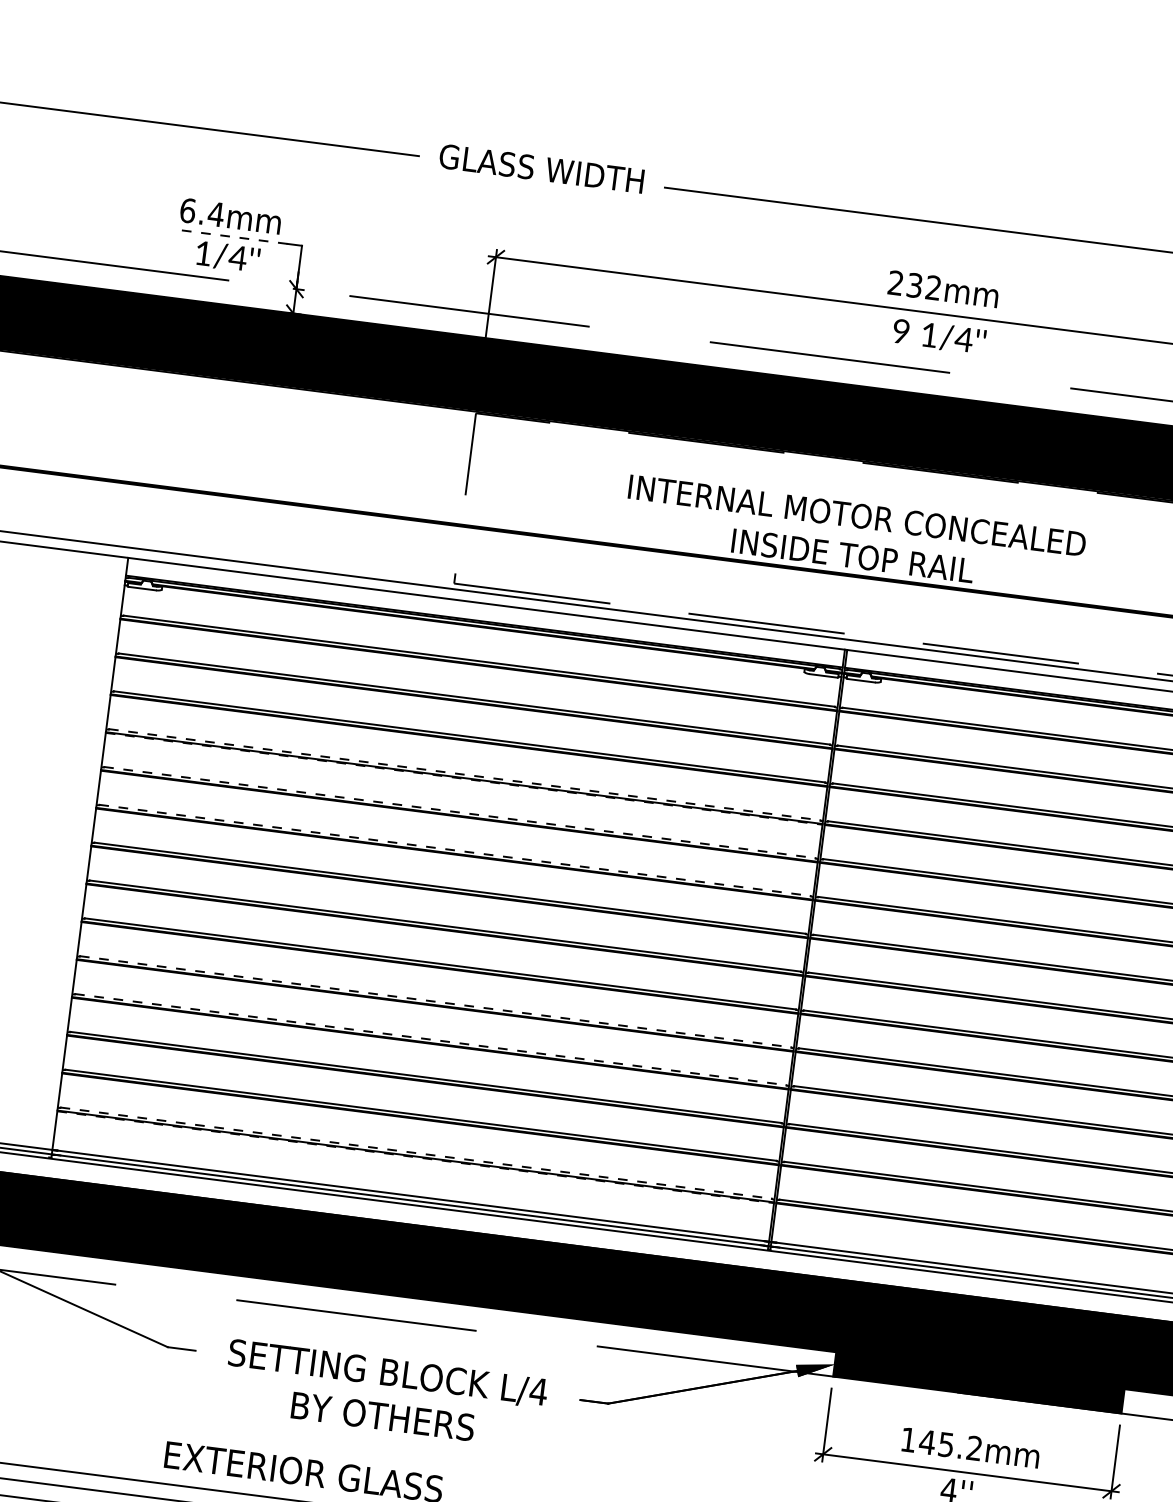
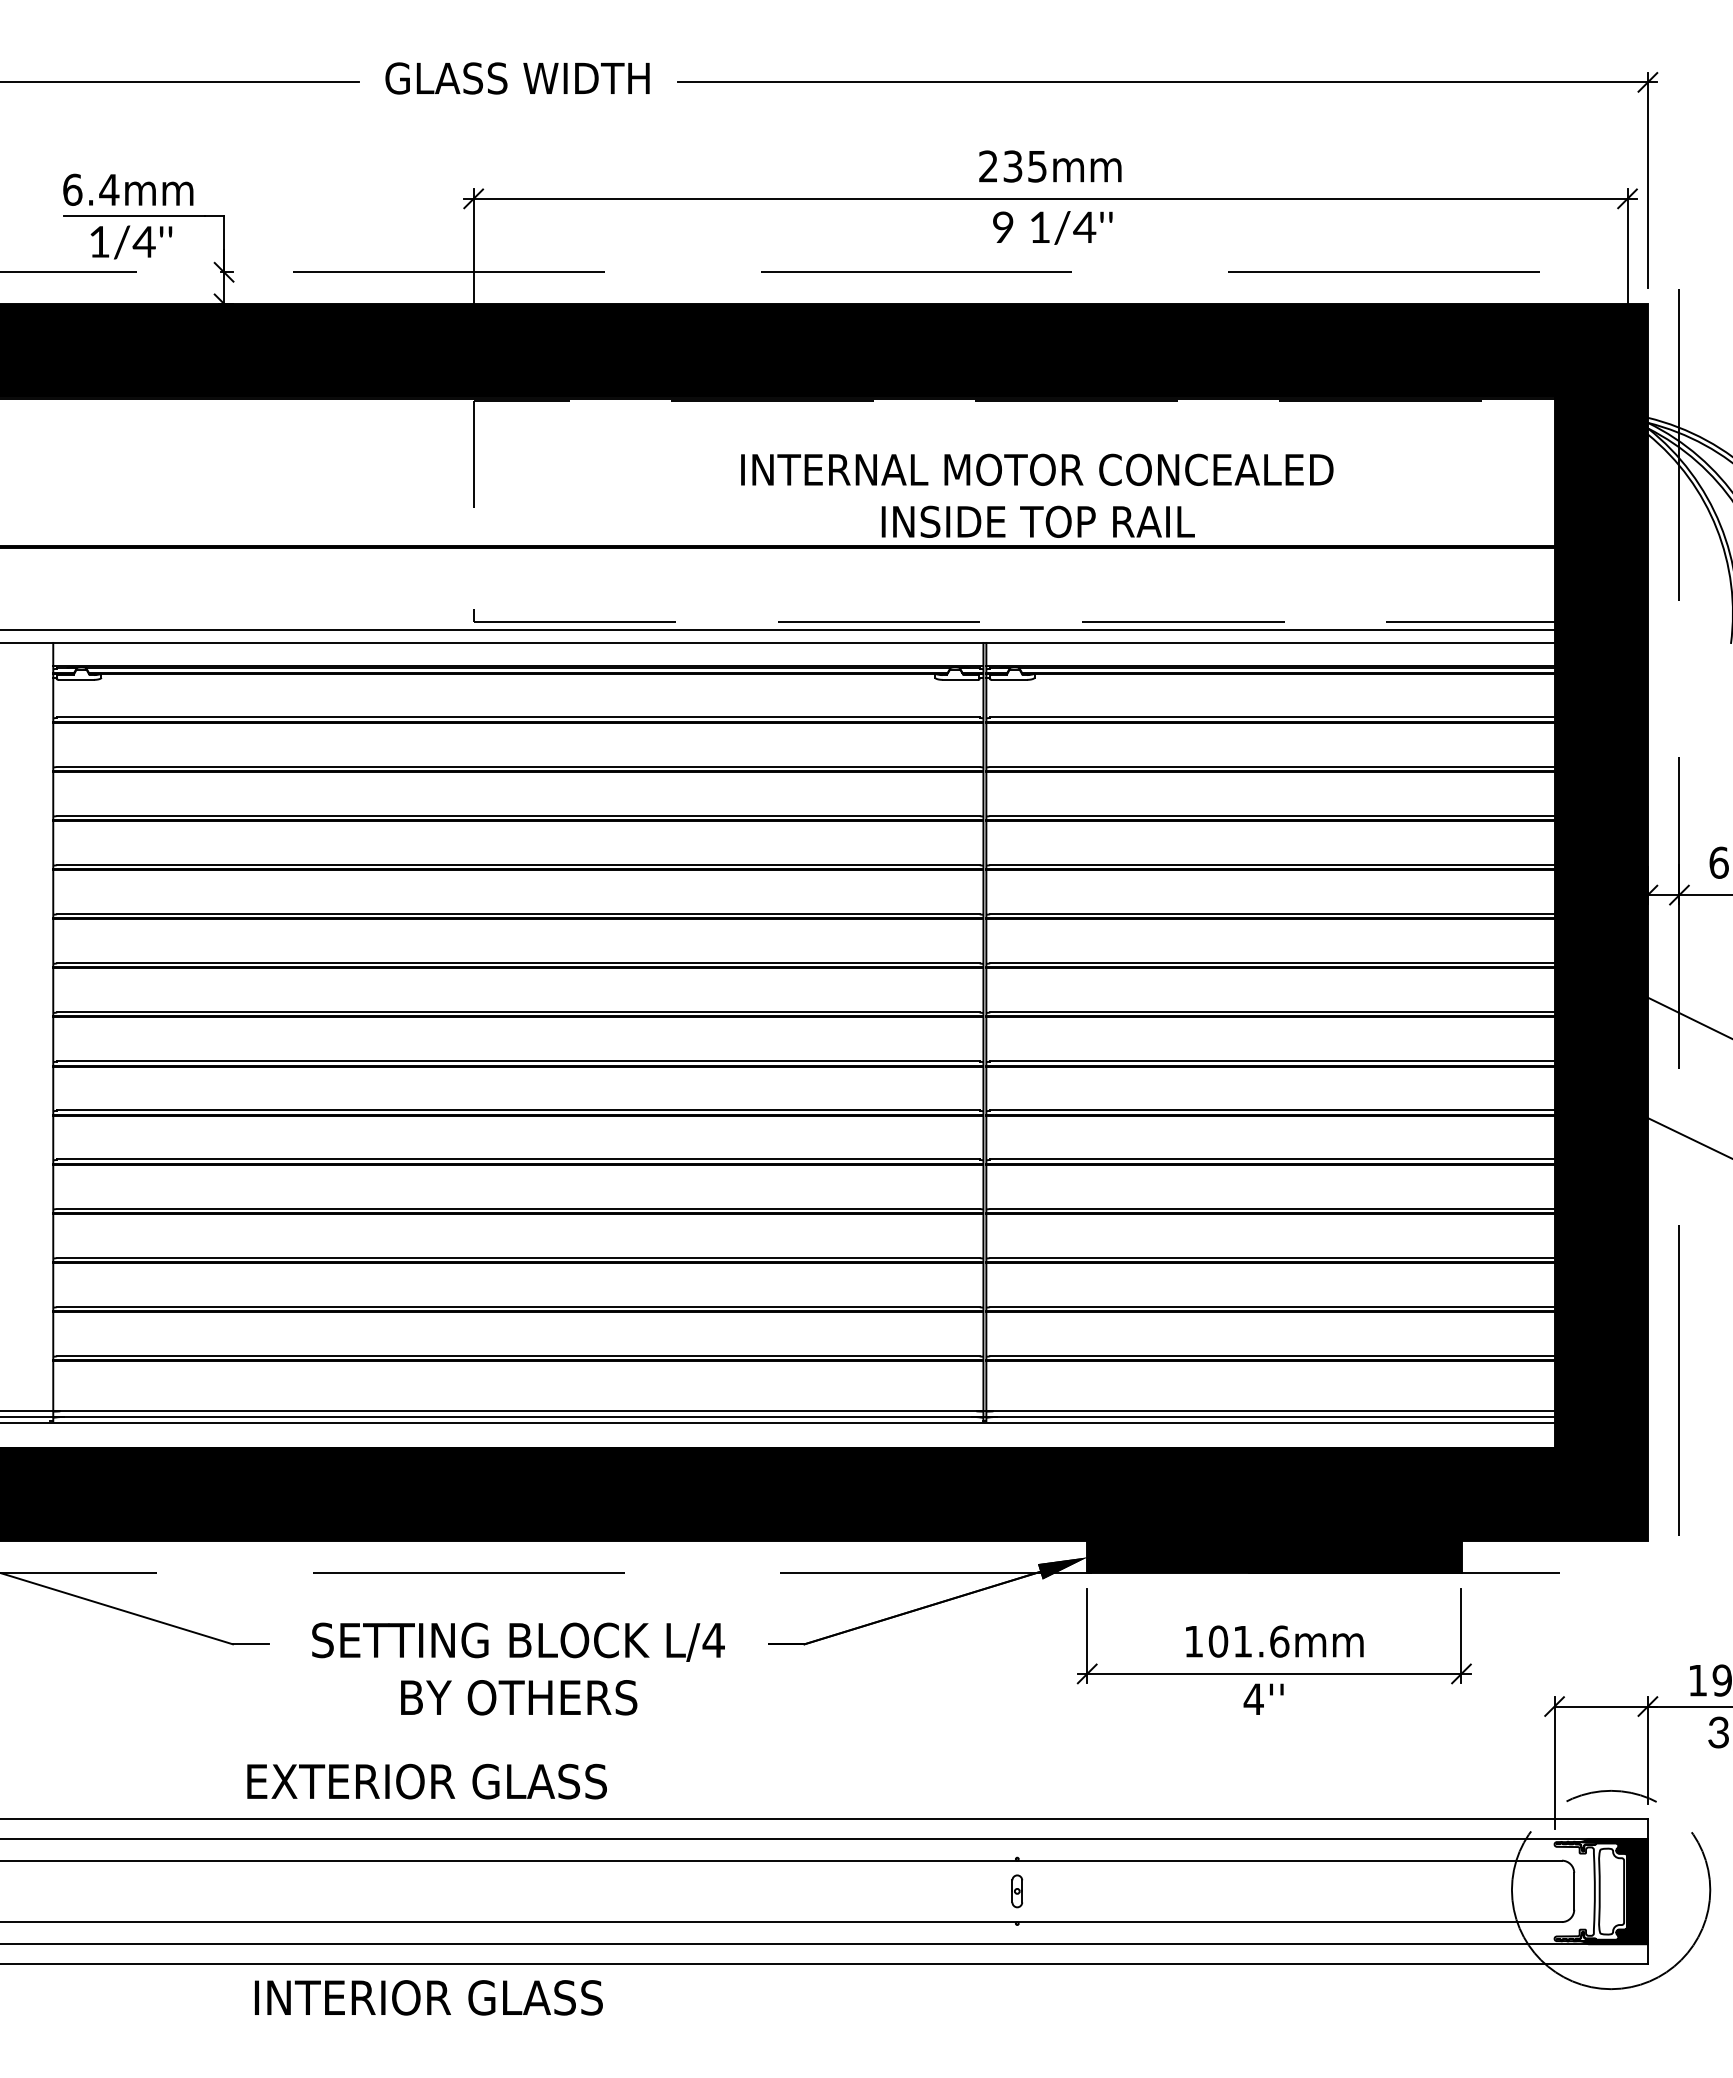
line: (233, 236) -> (134, 215), dashed -> solid
text: (933, 287) -> (1037, 166), 232mm -> 235mm
text: (854, 535) -> (1037, 495), moved
line: (464, 774) -> (518, 864), dashed -> solid
line: (464, 779) -> (518, 870), dashed -> solid
line: (460, 812) -> (518, 913), dashed -> solid
line: (455, 850) -> (518, 962), dashed -> solid
line: (435, 1001) -> (518, 1159), dashed -> solid
line: (430, 1039) -> (518, 1208), dashed -> solid
line: (416, 1152) -> (518, 1355), dashed -> solid
line: (415, 1157) -> (518, 1361), dashed -> solid
text: (950, 1445) -> (1248, 1641), 145.2mm -> 101.6mm

